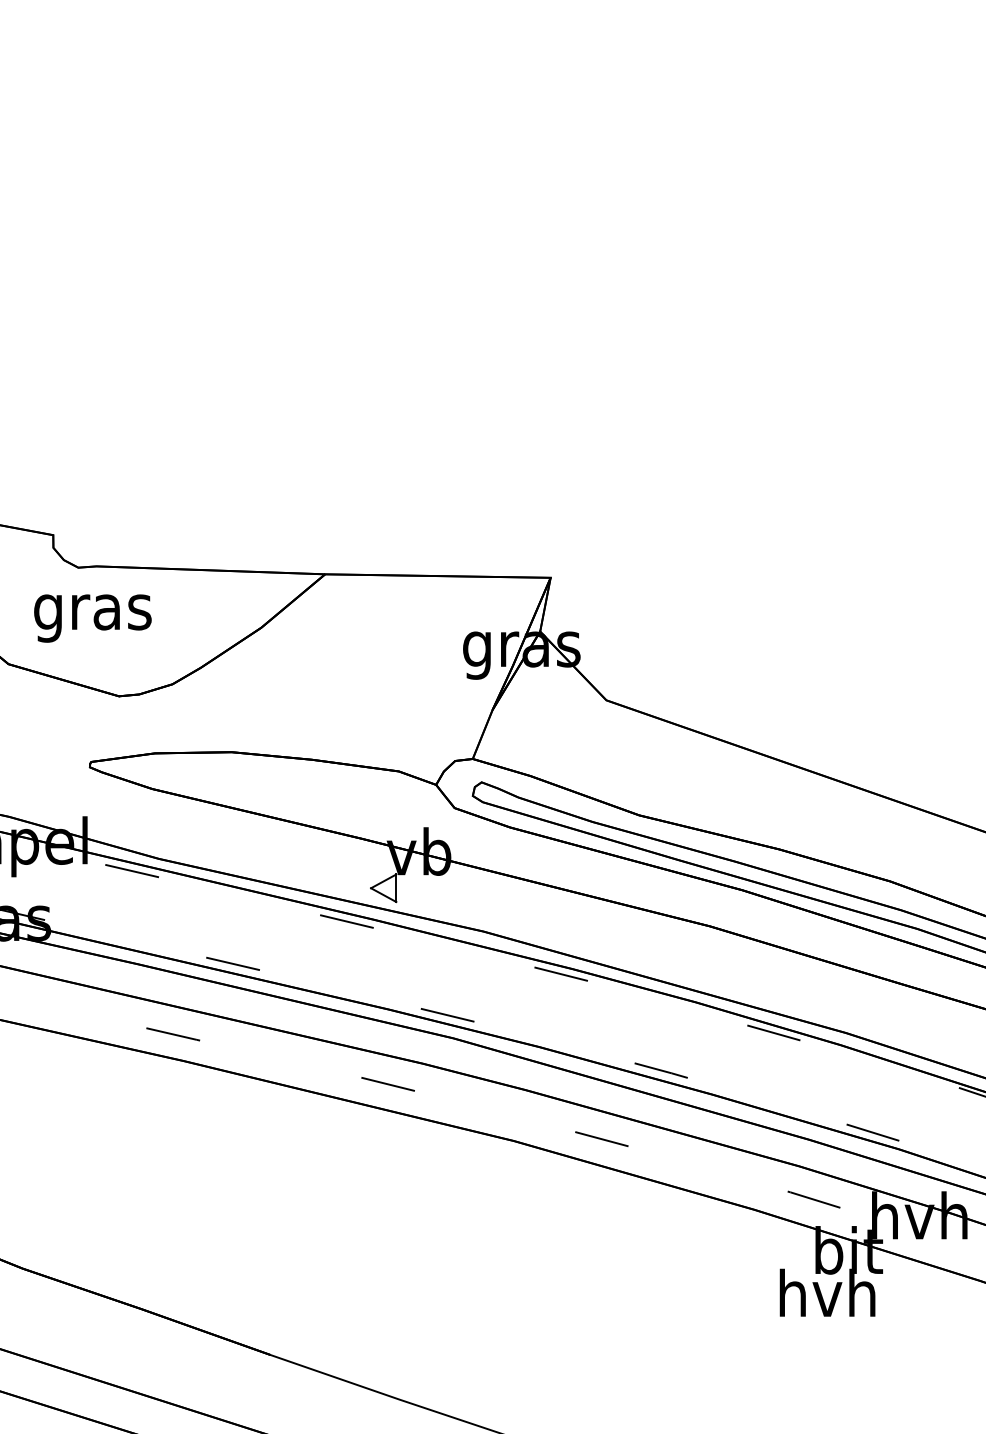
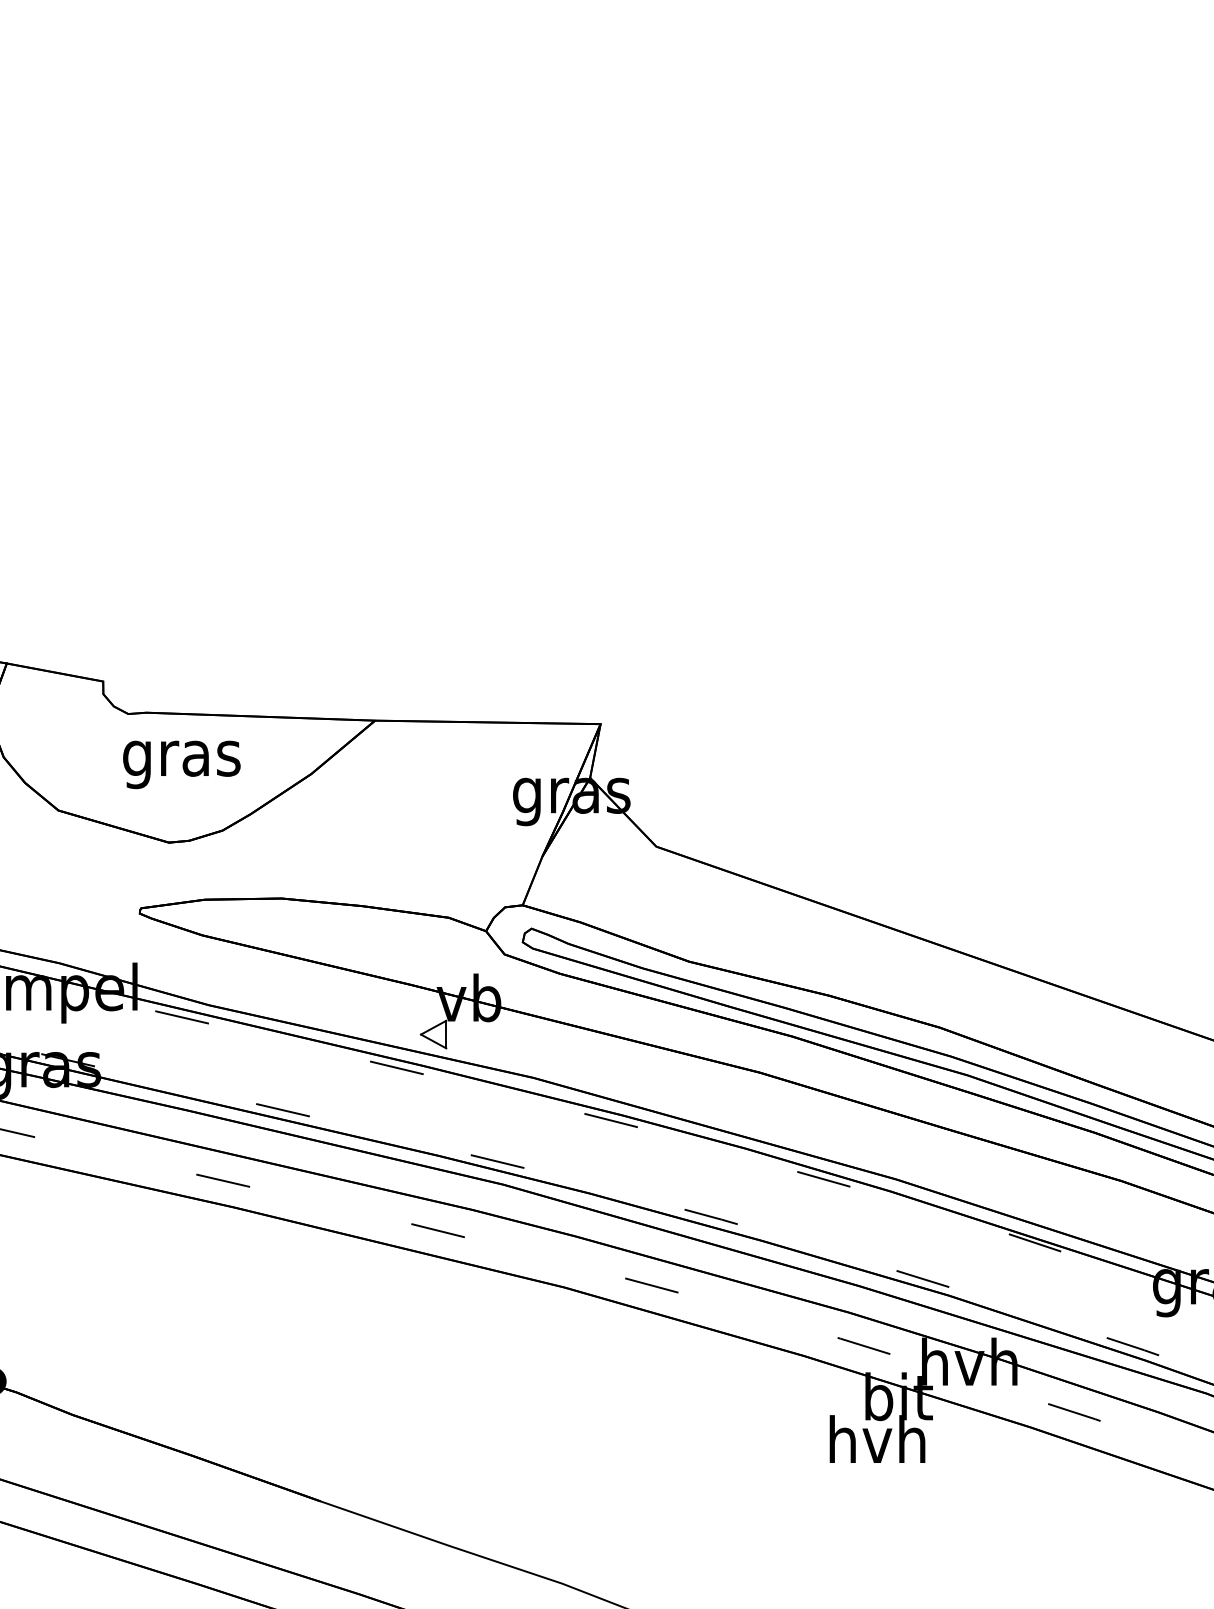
text: (92, 618) -> (181, 764), moved

